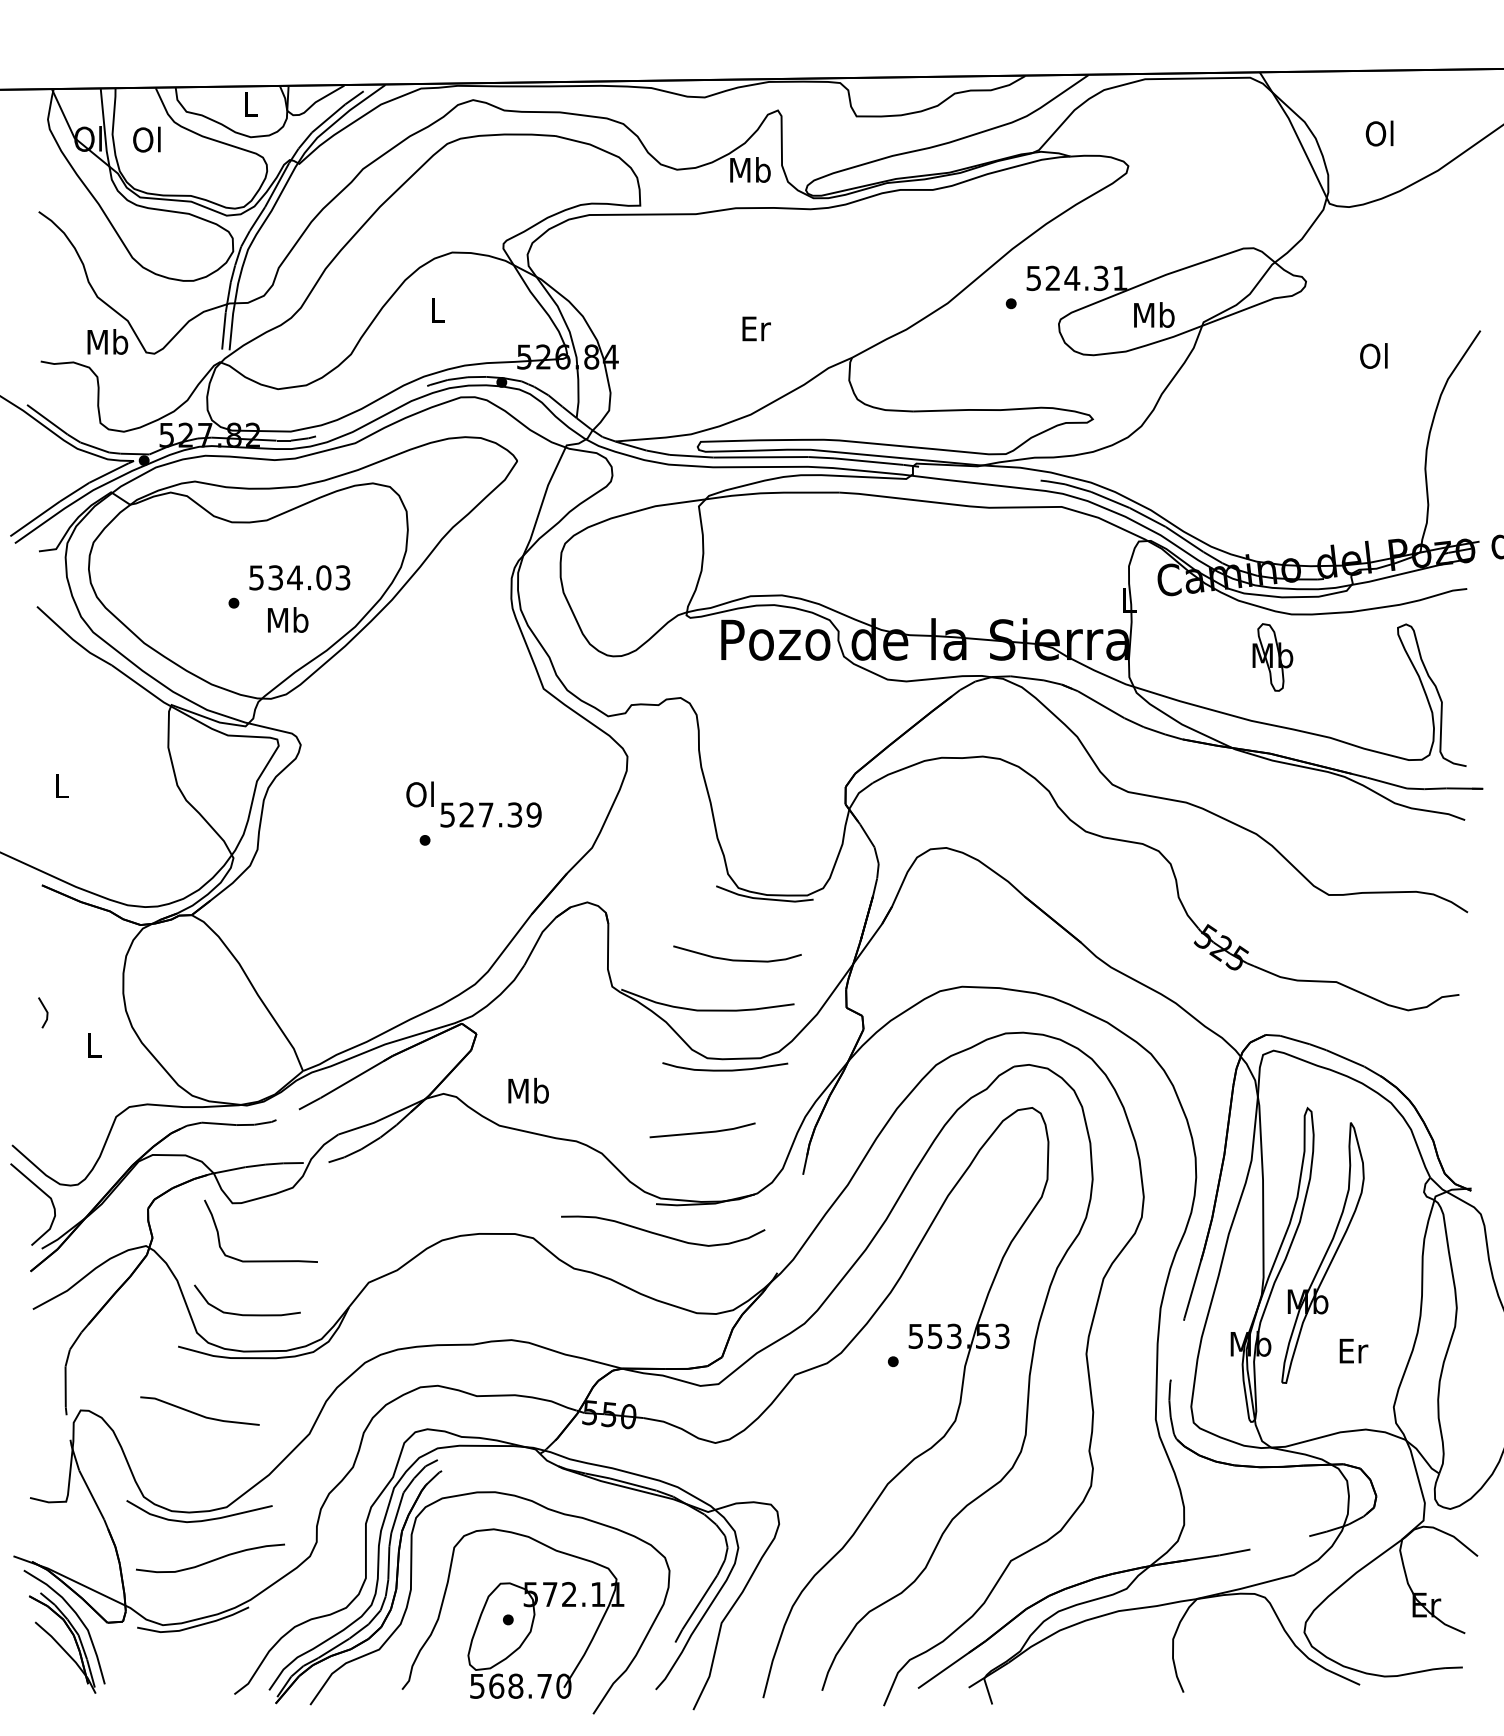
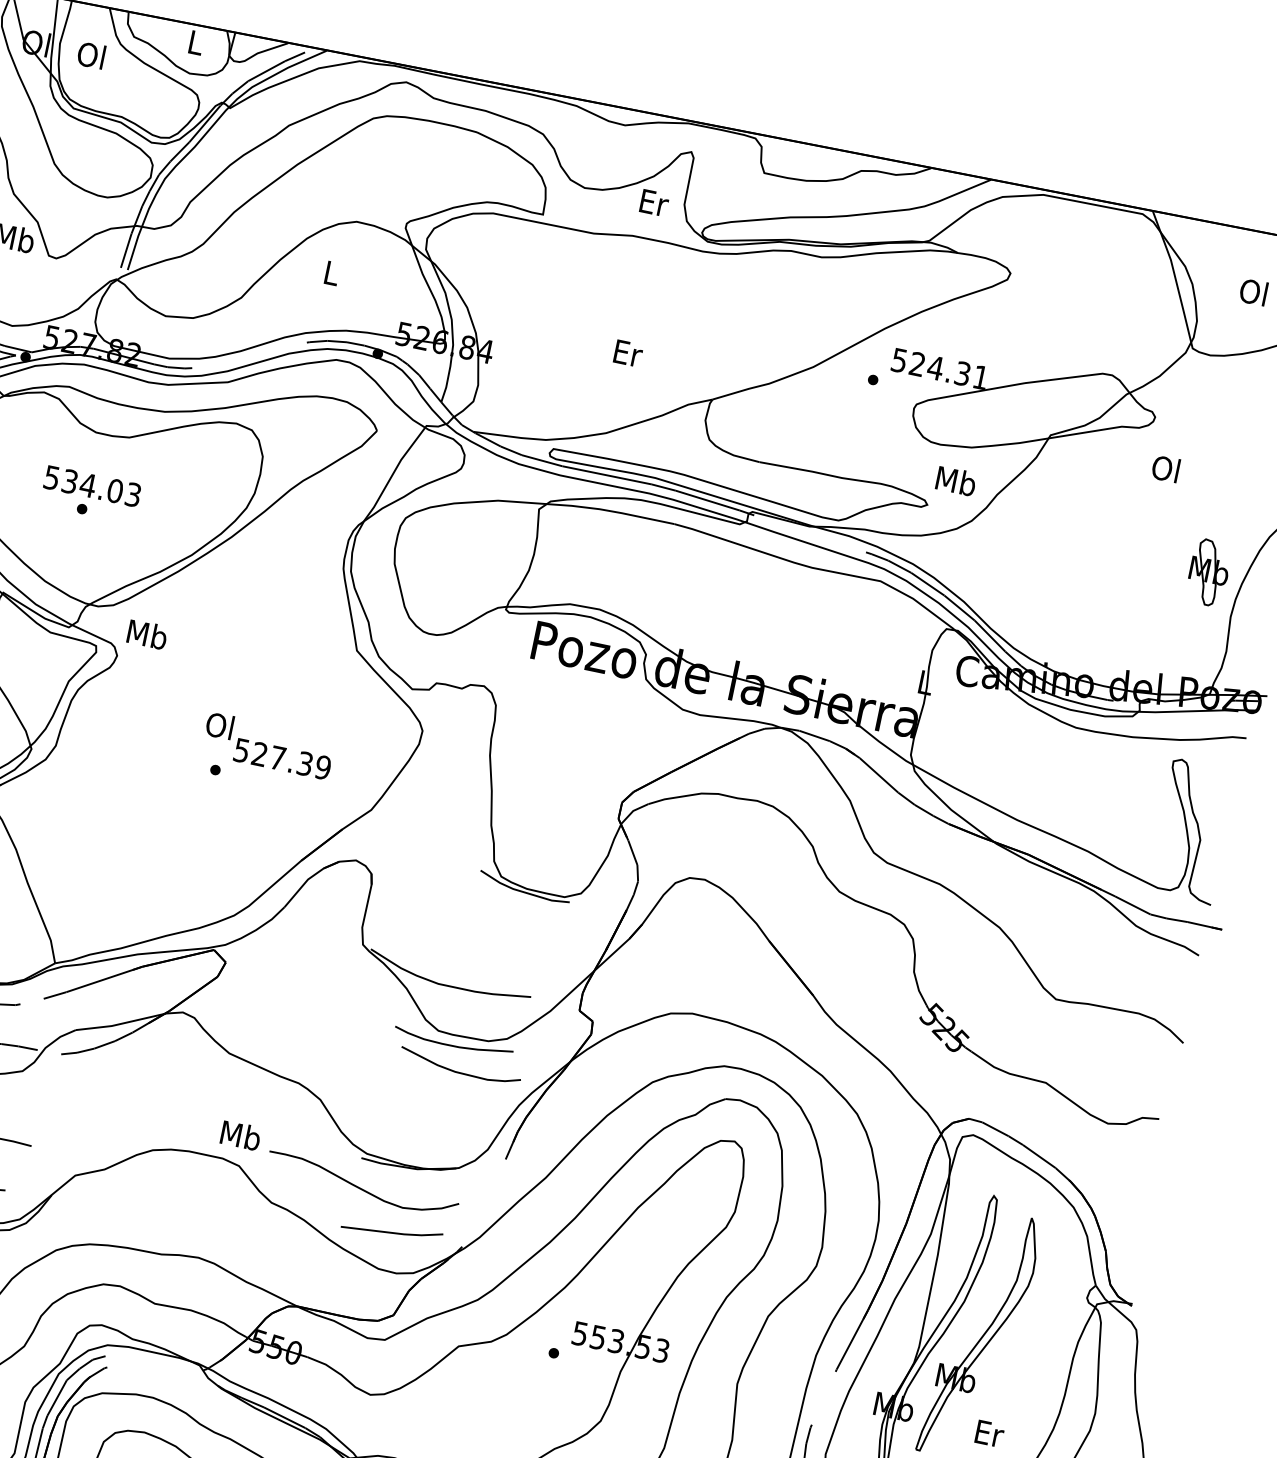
text: (750, 169) -> (653, 202), Mb -> Er
text: (1154, 314) -> (956, 480), moved
text: (1373, 355) -> (1165, 468), moved
text: (299, 577) -> (92, 485), moved
text: (288, 619) -> (147, 634), moved
part: (1272, 657) -> (1208, 572), moved
curve: (737, 959) -> (459, 1071), moved
text: (528, 1090) -> (240, 1135), moved
line: (702, 1131) -> (391, 1231), moved

